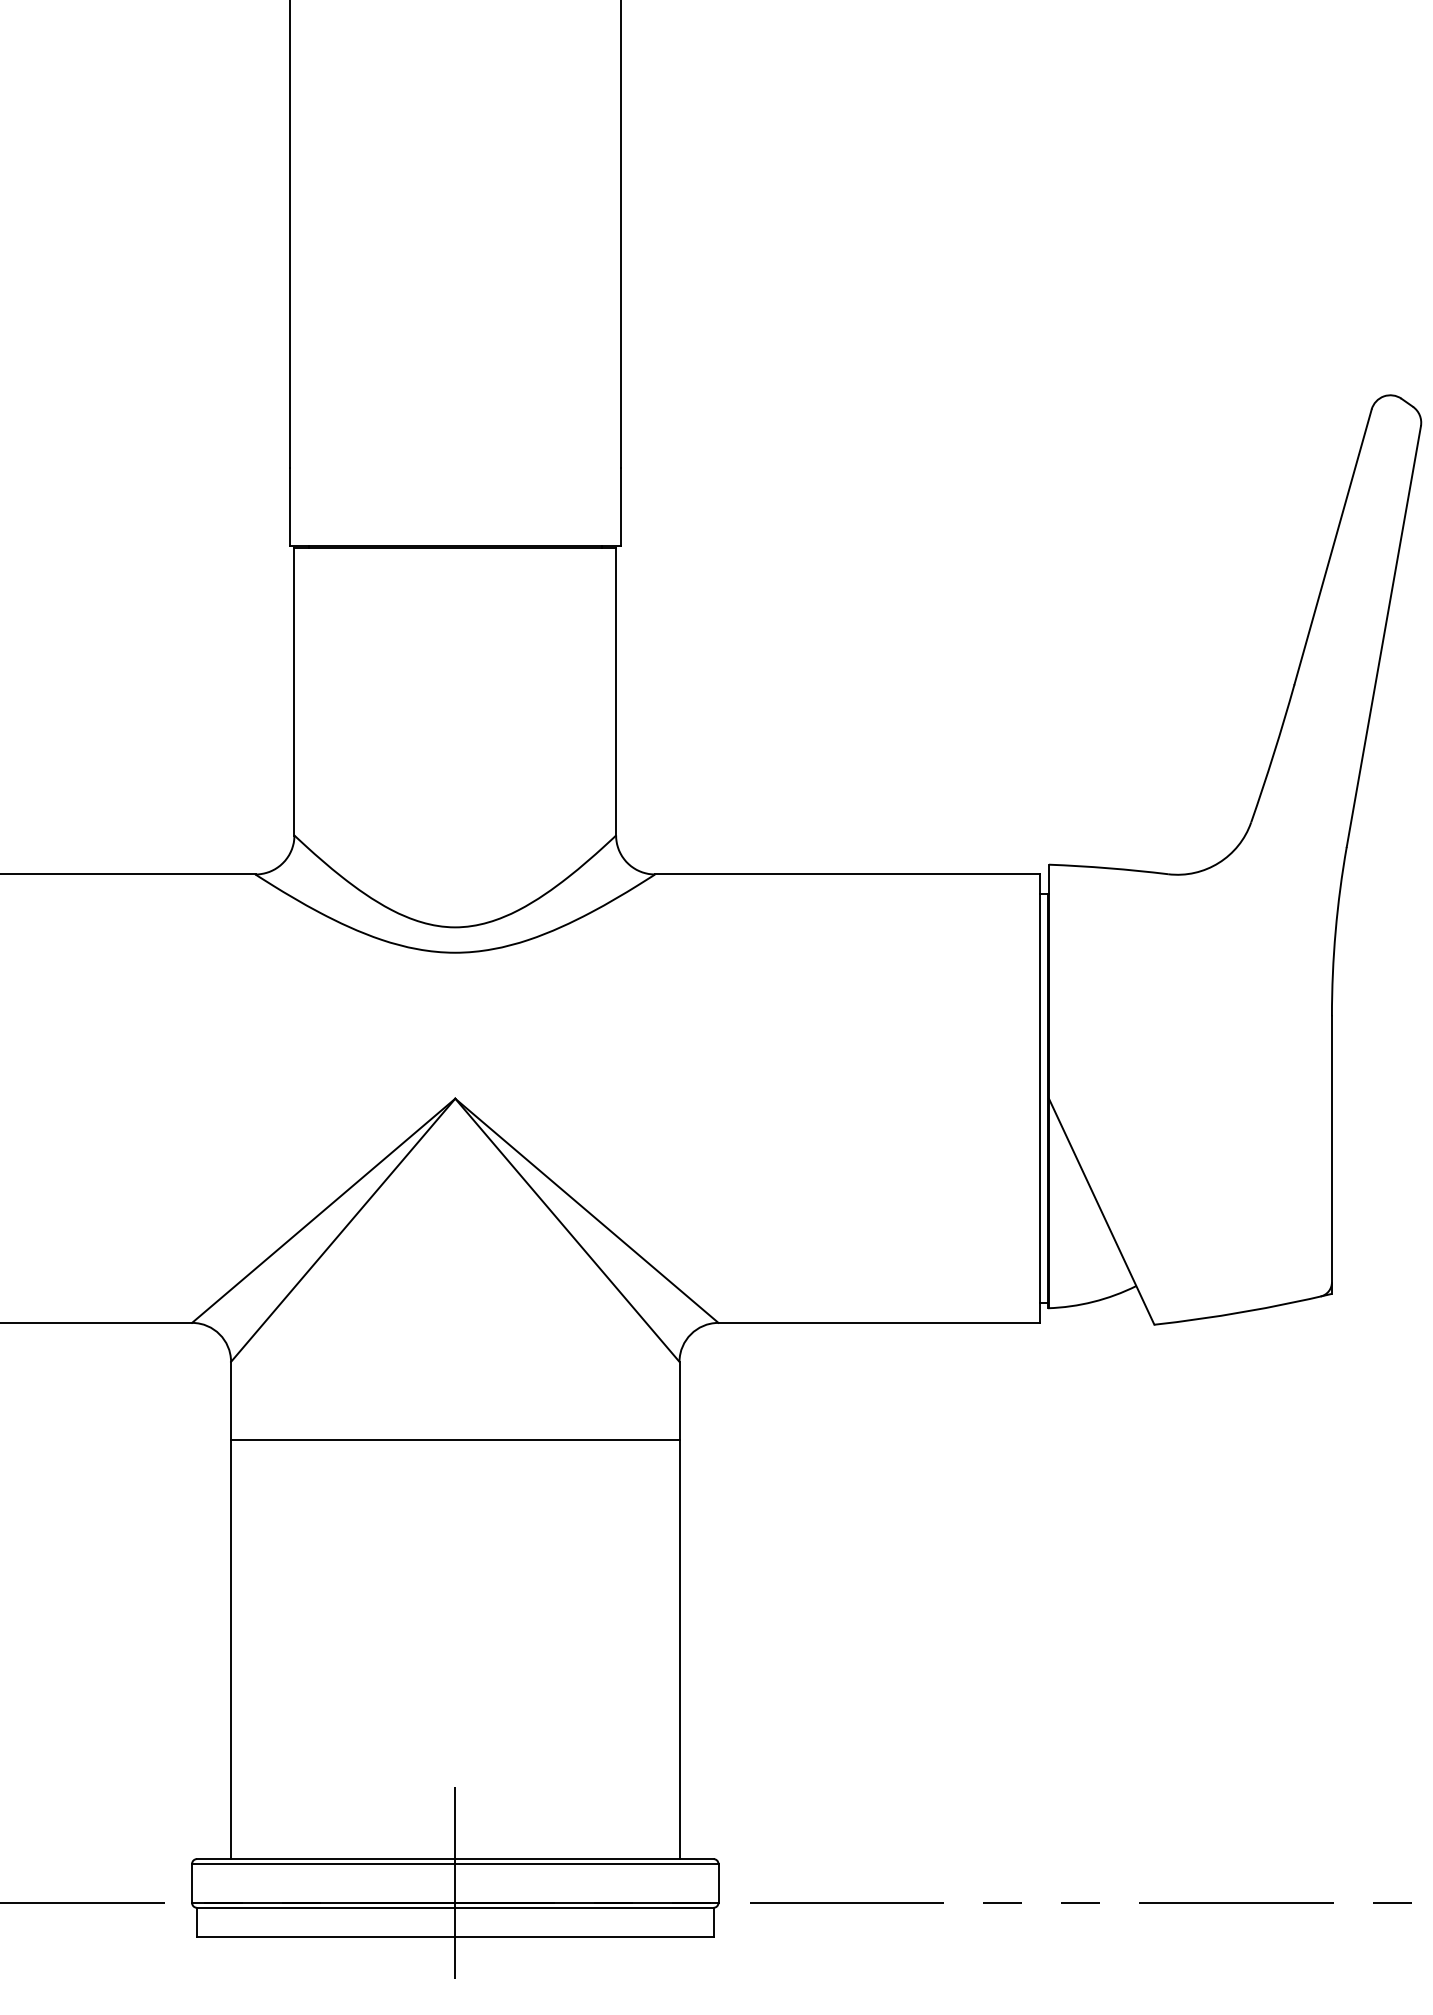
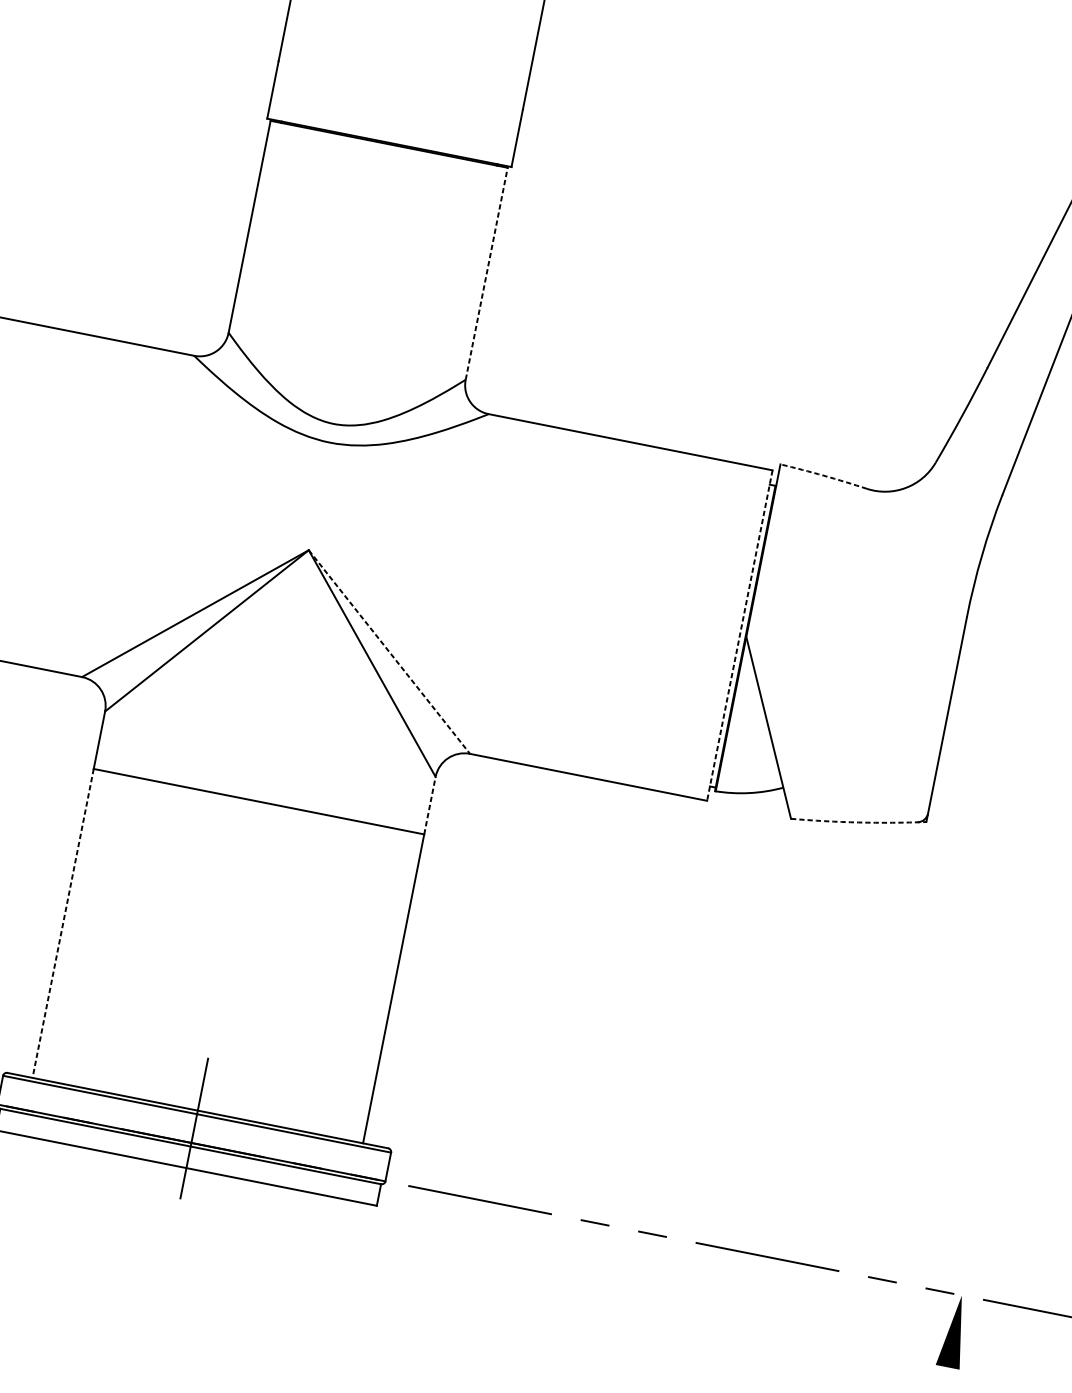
line: (616, 691) -> (487, 273), solid -> dashed
arc: (1108, 868) -> (823, 475), solid -> dashed
line: (1040, 1099) -> (739, 636), solid -> dashed
line: (586, 1210) -> (389, 651), solid -> dashed
arc: (1243, 1312) -> (858, 822), solid -> dashed
line: (679, 1400) -> (429, 805), solid -> dashed
line: (231, 1649) -> (63, 923), solid -> dashed

